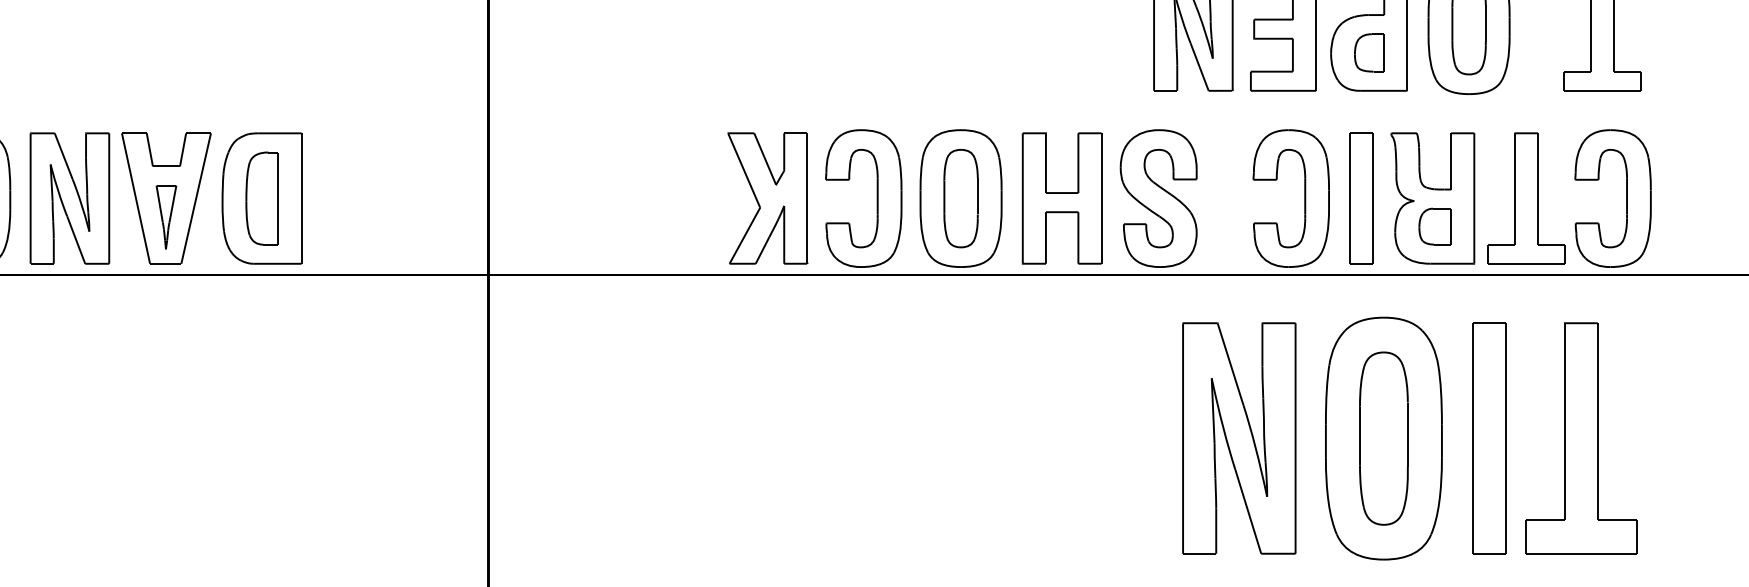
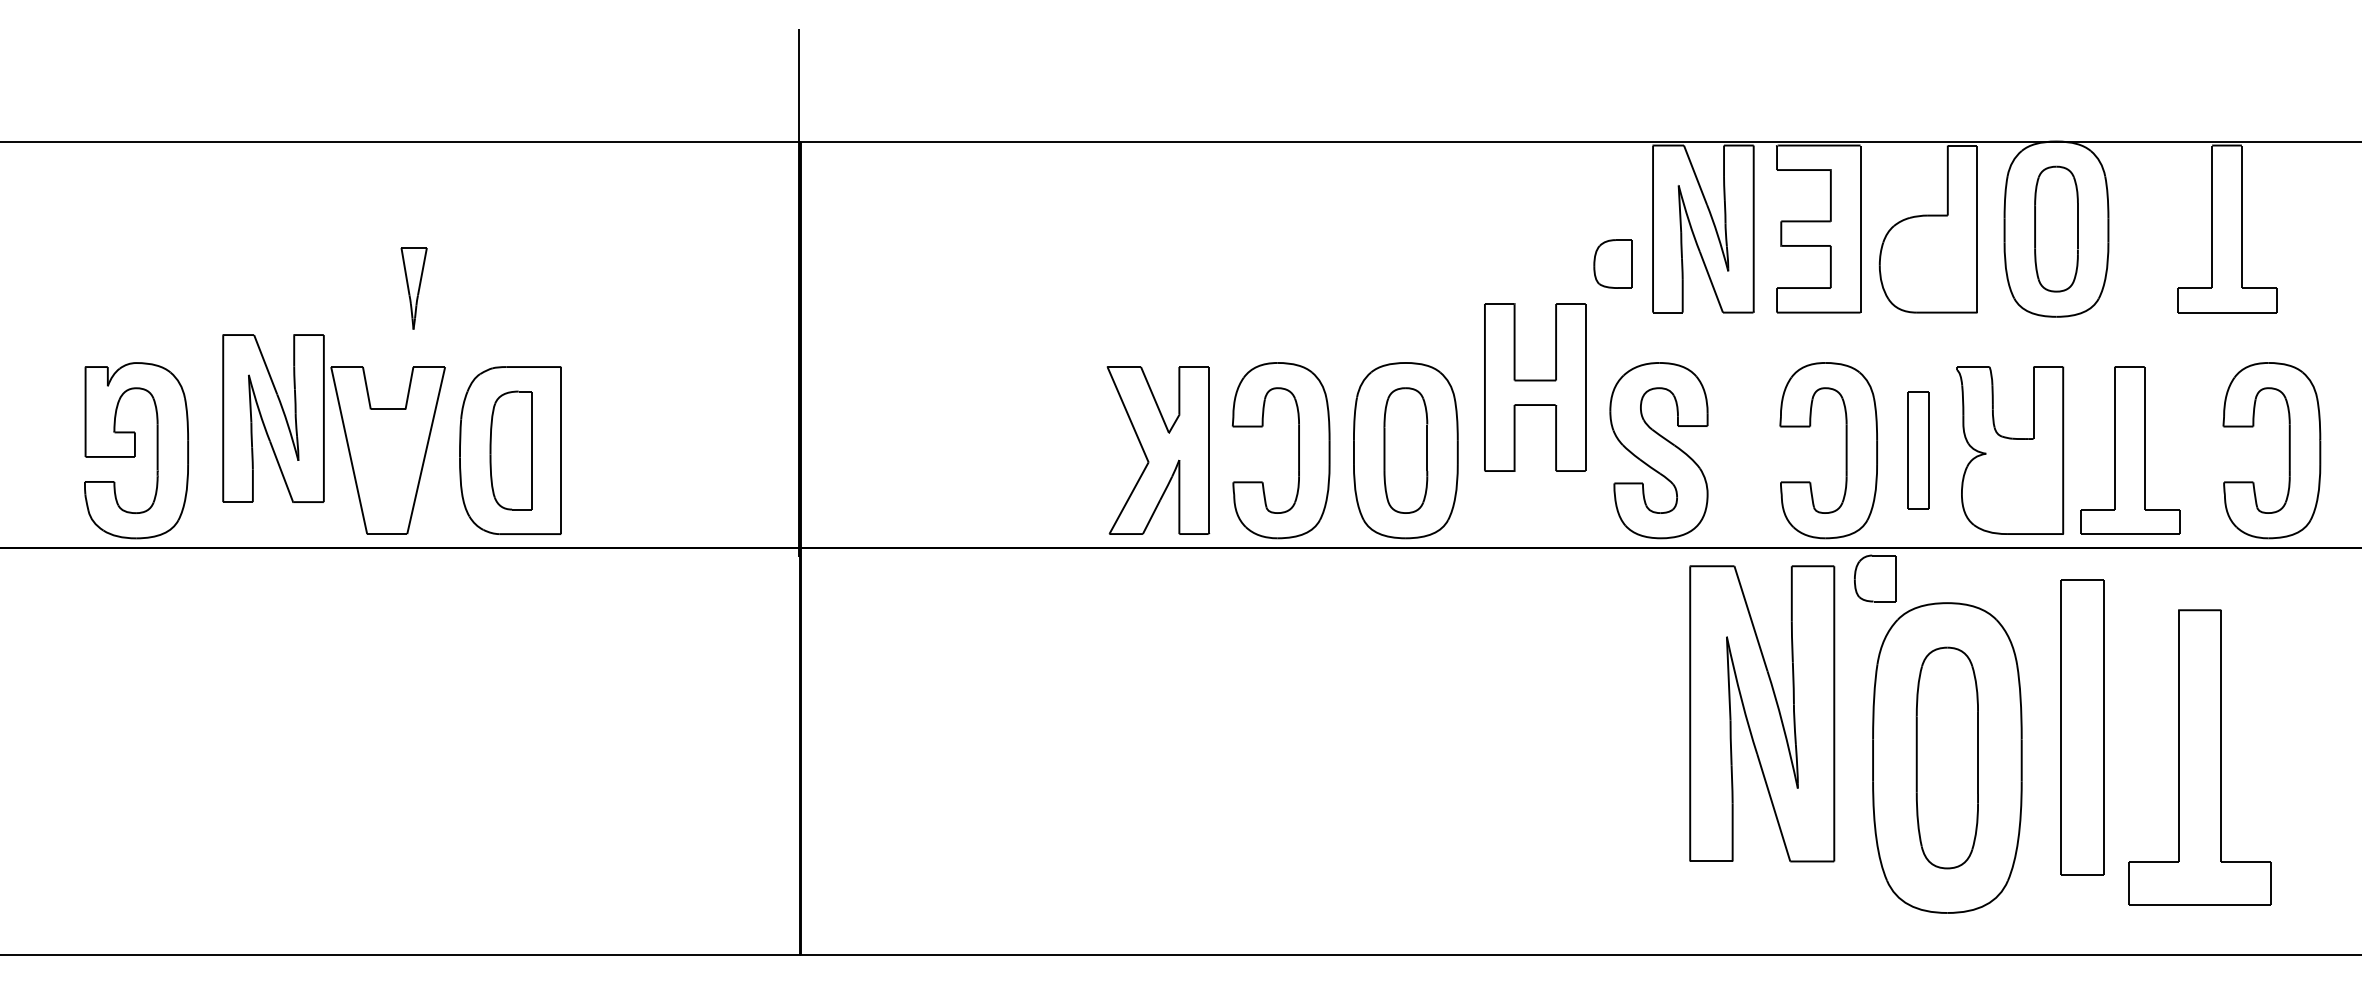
part: (1369, 52) -> (1612, 263), moved
part: (69, 198) -> (273, 418), moved
part: (1062, 198) -> (1535, 387), moved
part: (1360, 198) -> (1917, 450), size x0.7
part: (1626, 198) -> (2288, 450), moved
part: (165, 217) -> (413, 288), moved
part: (1435, 226) -> (1875, 578), moved
part: (1239, 438) -> (1762, 713), moved
part: (1489, 438) -> (2082, 727), moved

